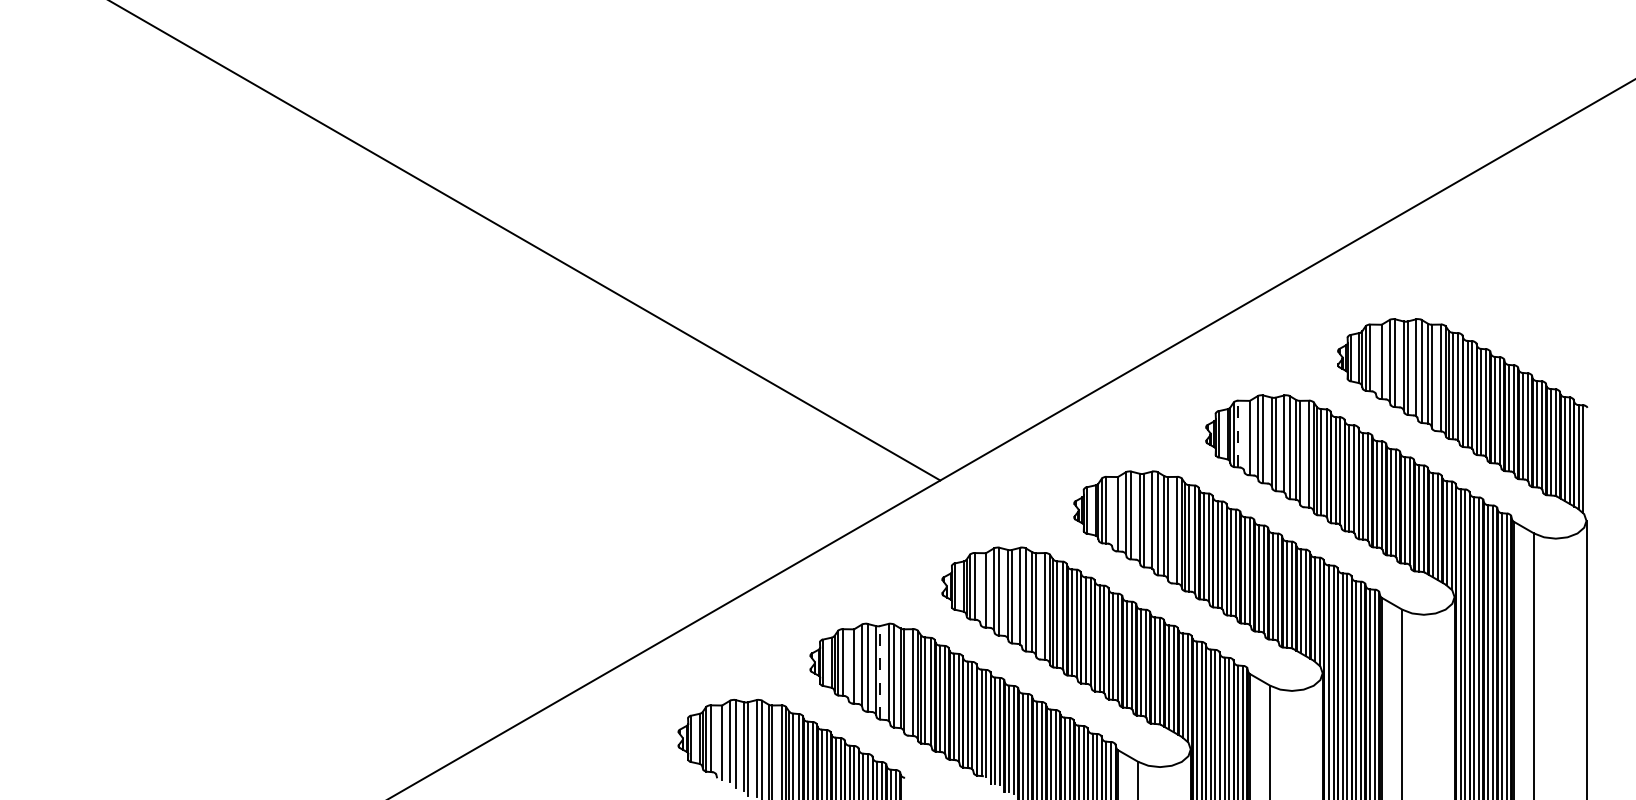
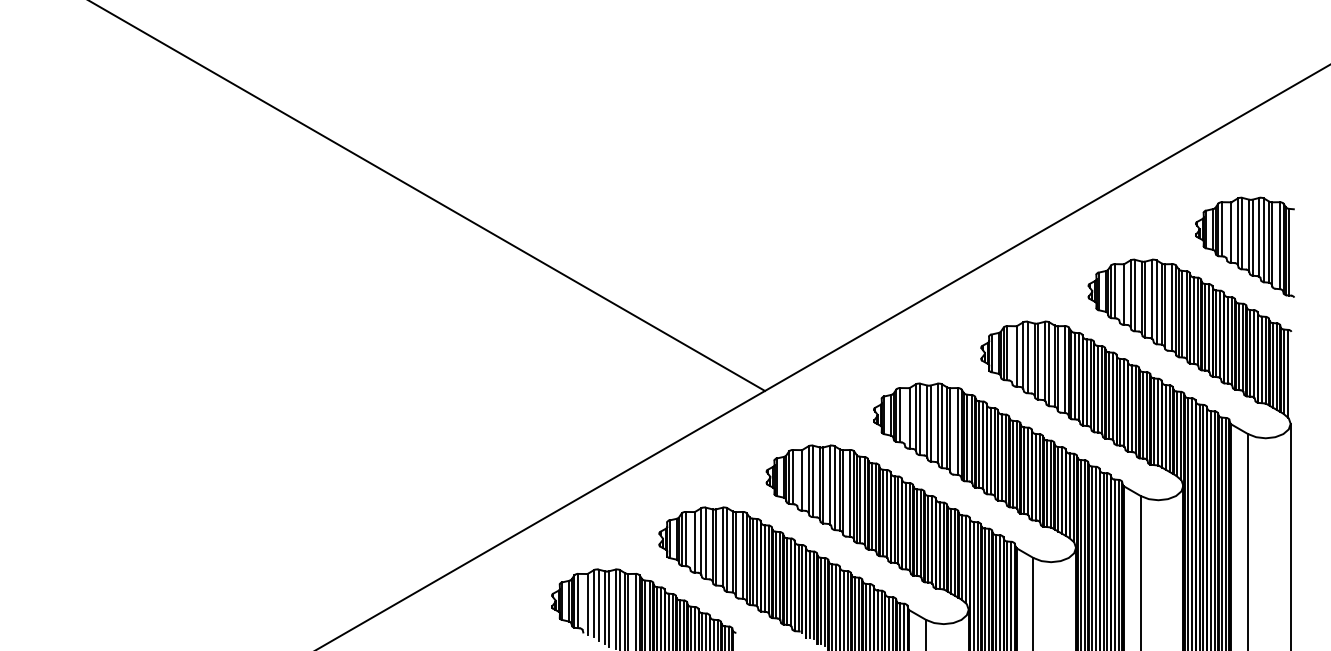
part: (1530, 303) -> (1245, 246), added
line: (1238, 433) -> (1007, 352), dashed -> solid
line: (880, 672) -> (716, 547), dashed -> solid

